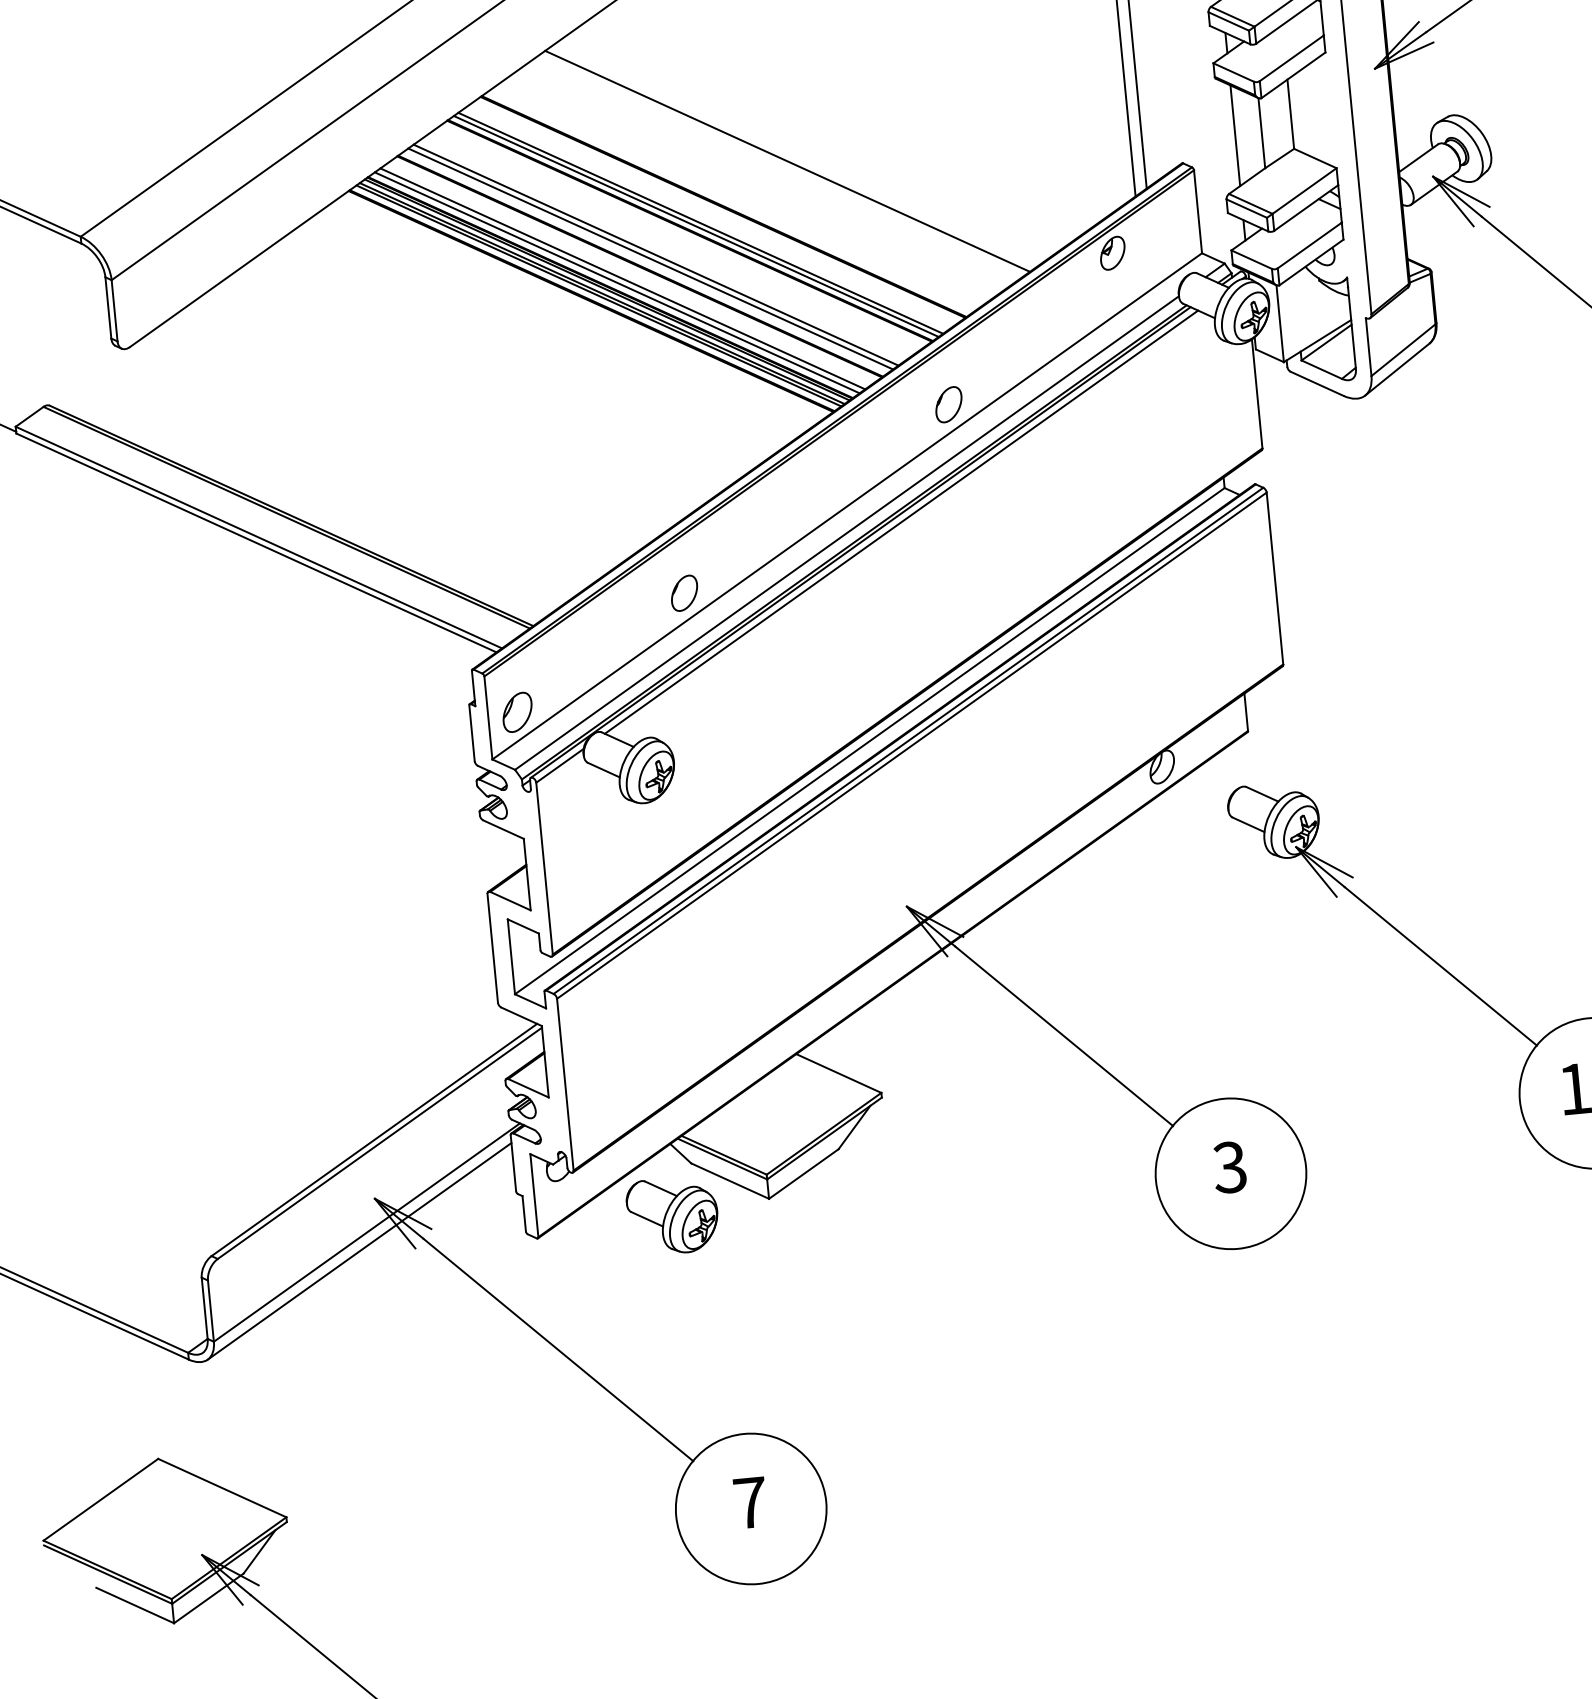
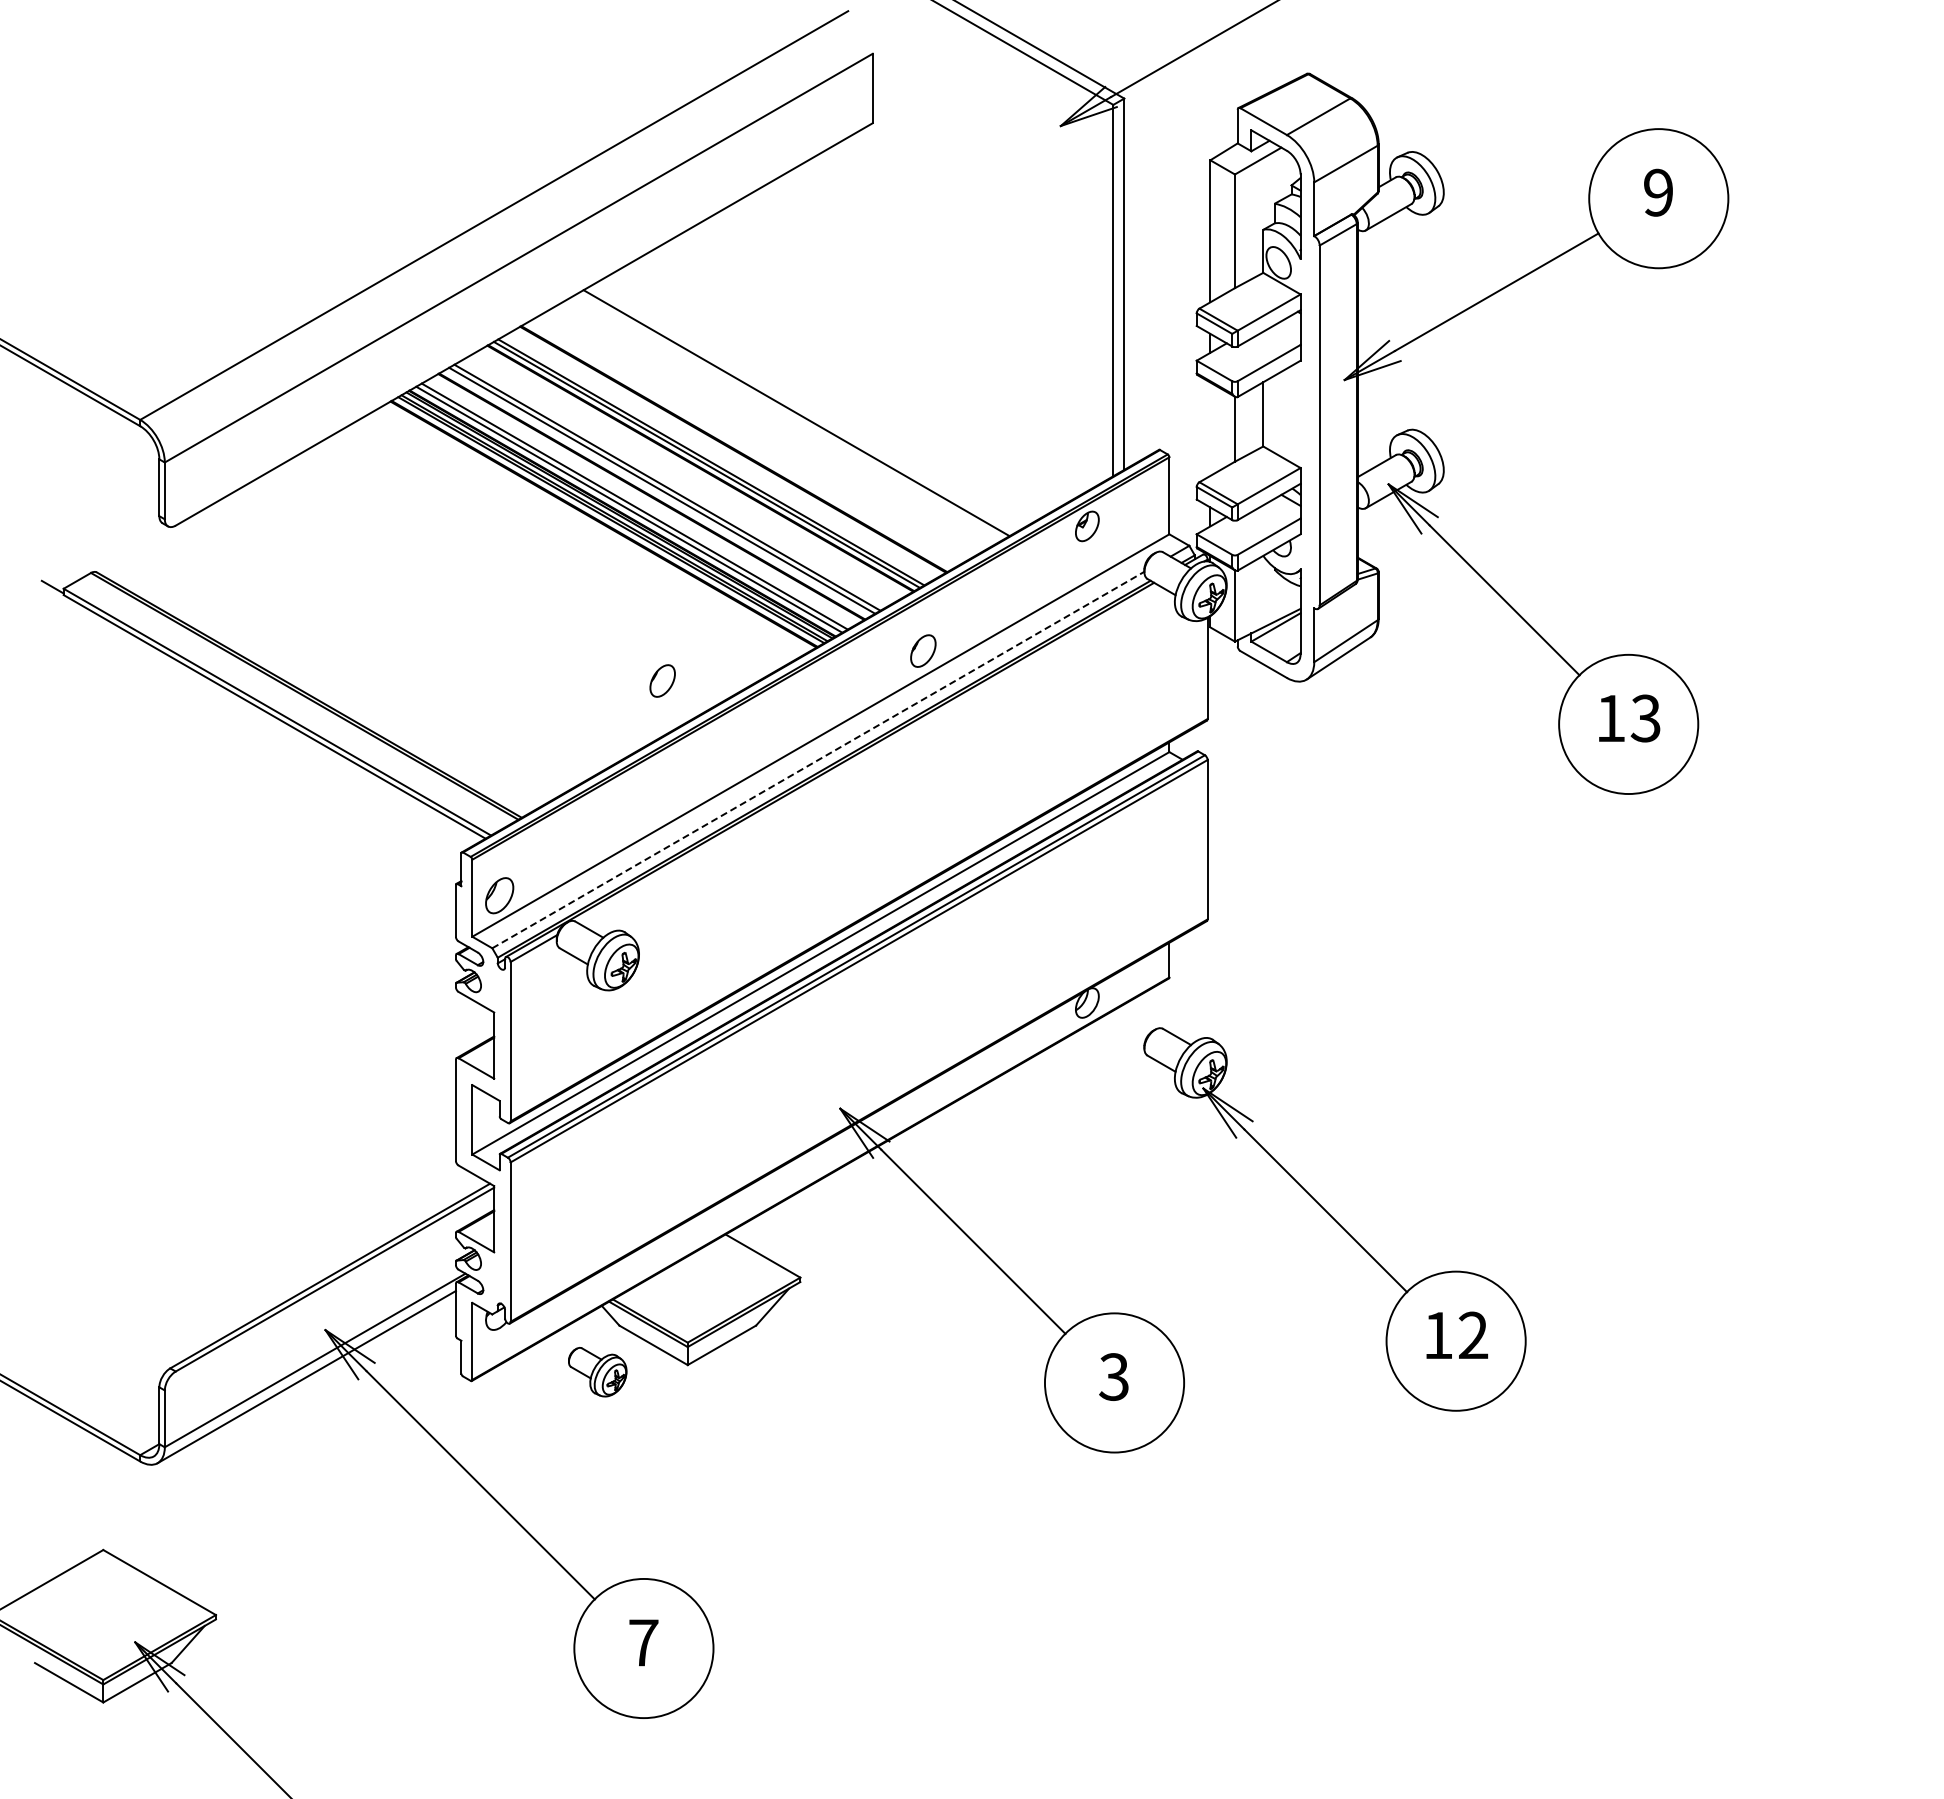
line: (1235, 134) -> (1210, 428), removed
line: (901, 521) -> (869, 754), removed
line: (847, 532) -> (818, 759), solid -> dashed
part: (684, 592) -> (662, 680), moved
part: (672, 1215) -> (597, 1371), size x0.7

